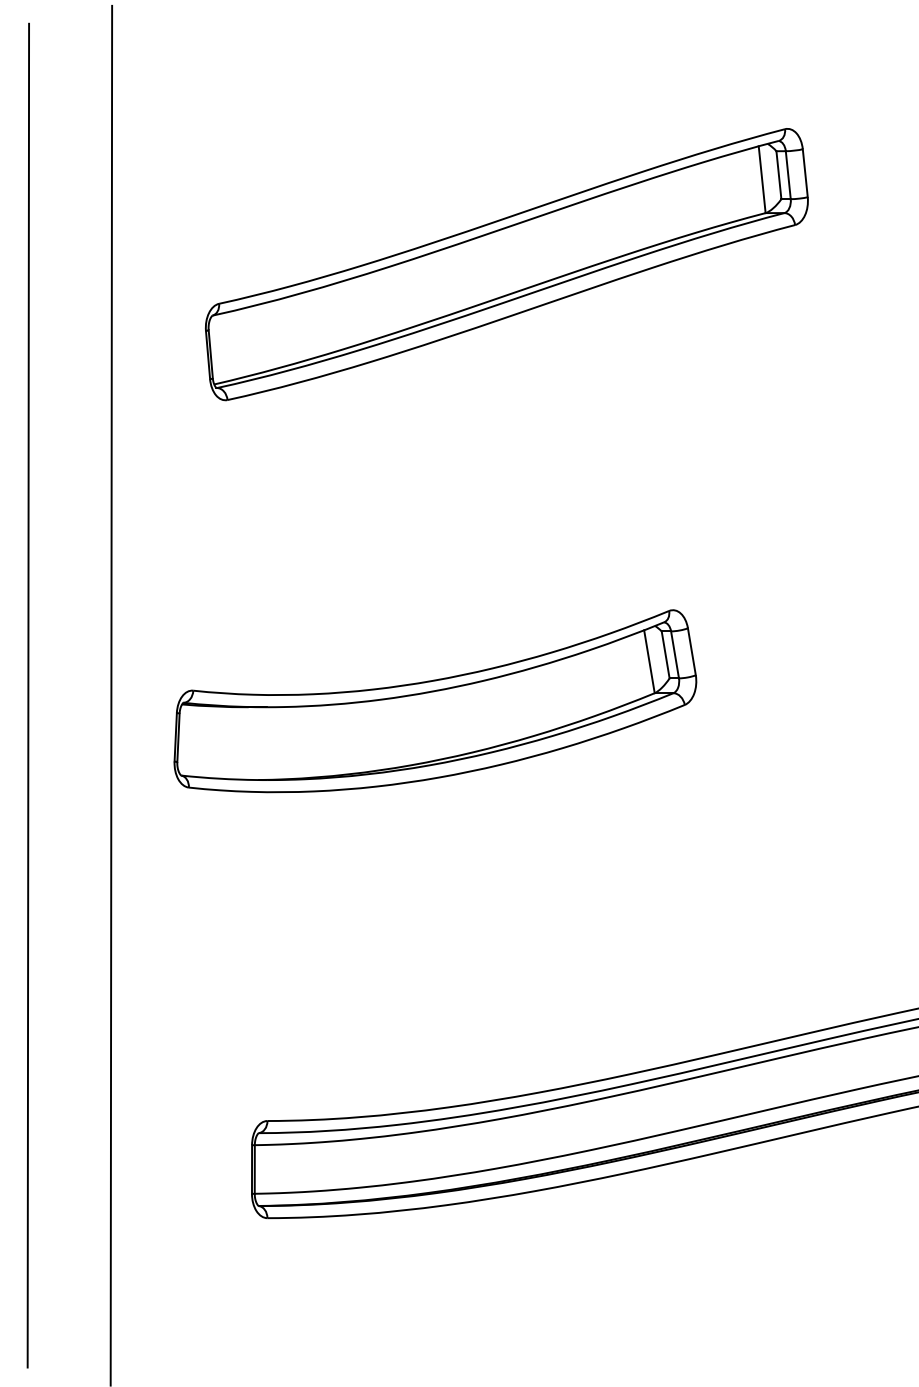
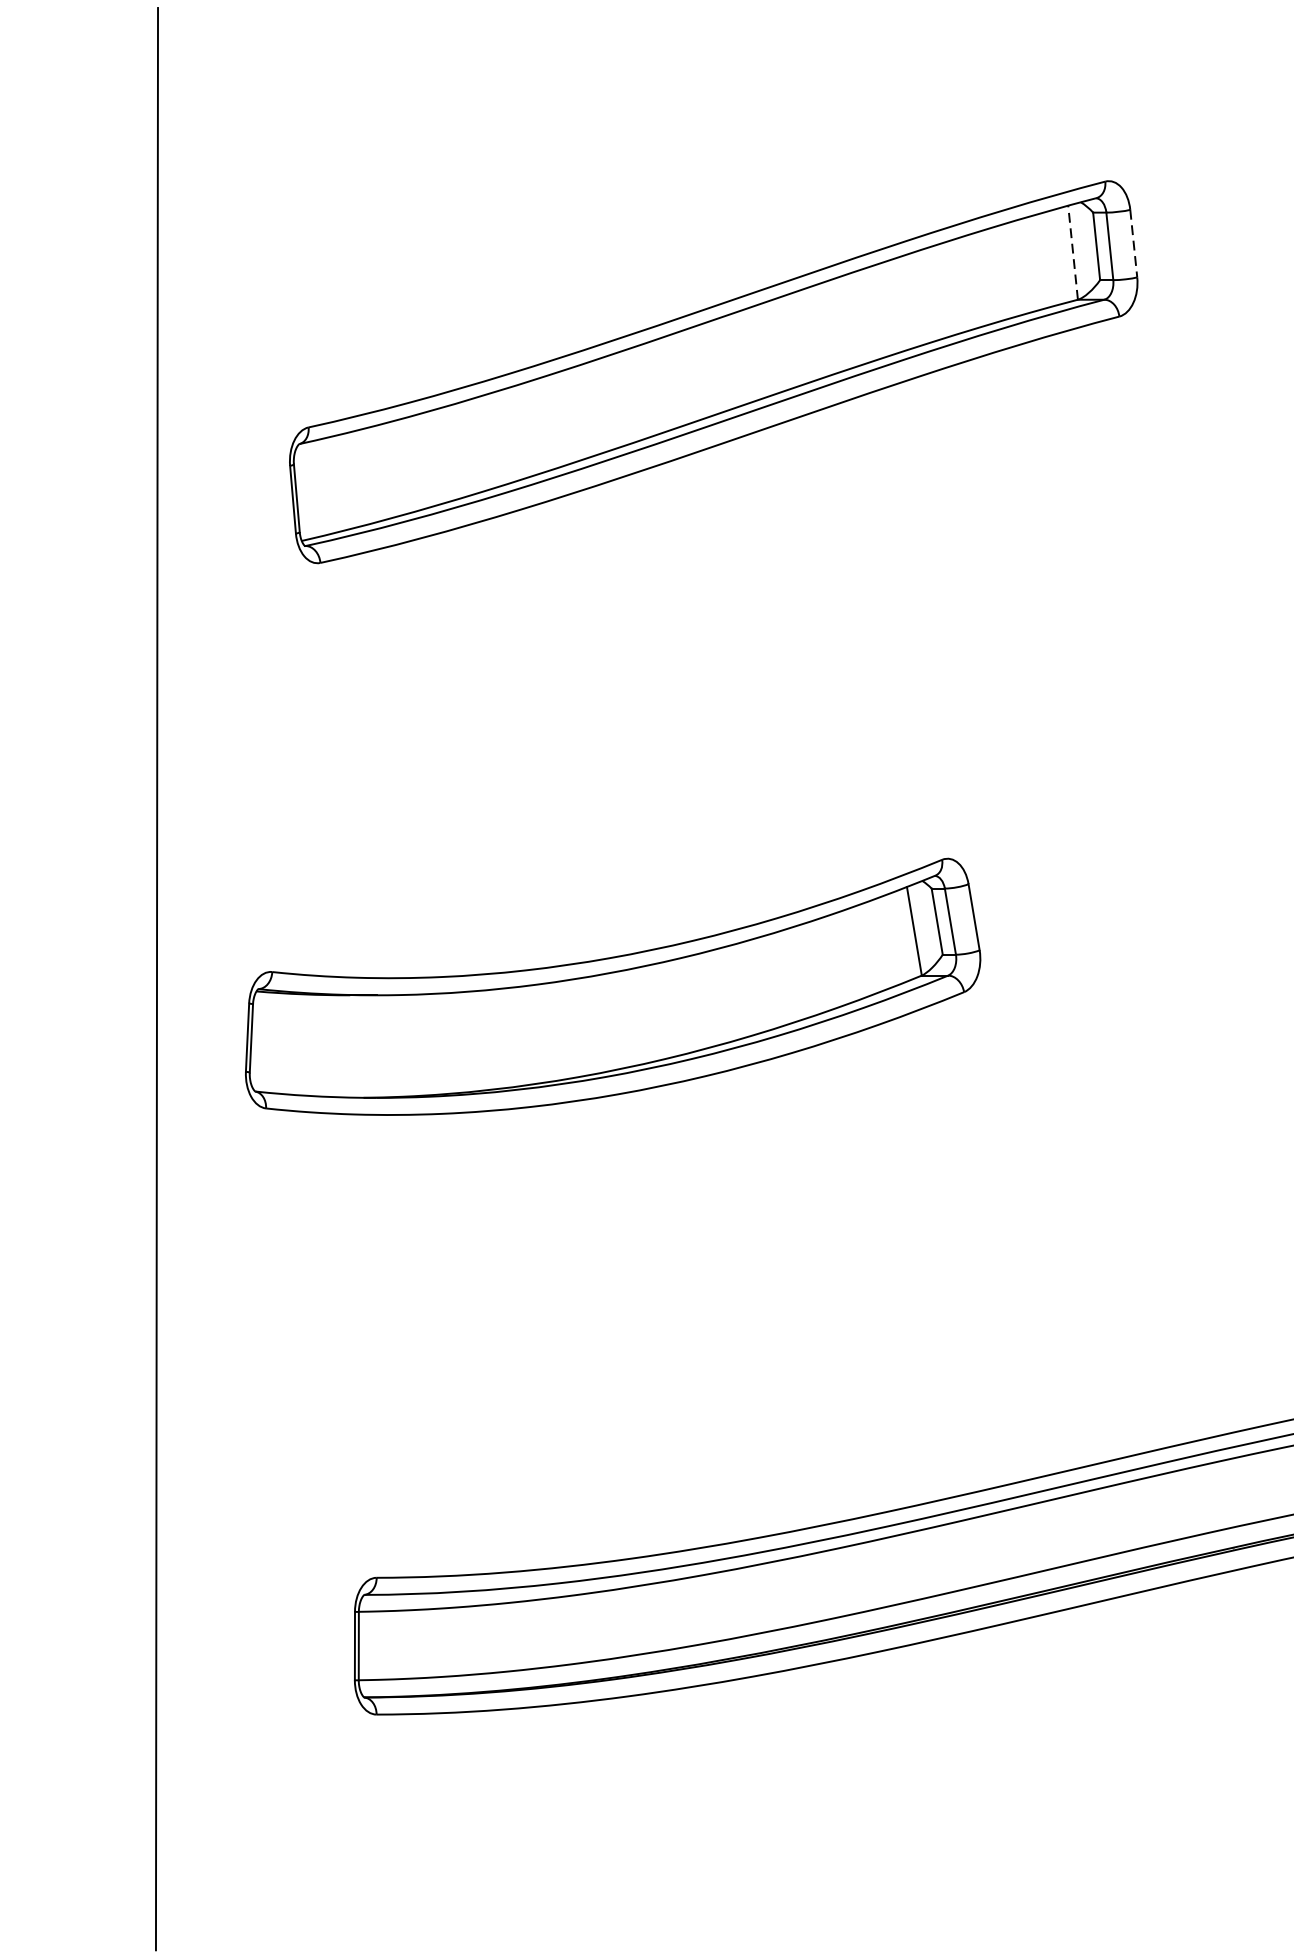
line: (805, 173) -> (1134, 243), solid -> dashed
line: (762, 179) -> (1073, 252), solid -> dashed
line: (28, 695) -> (40, 978), removed

